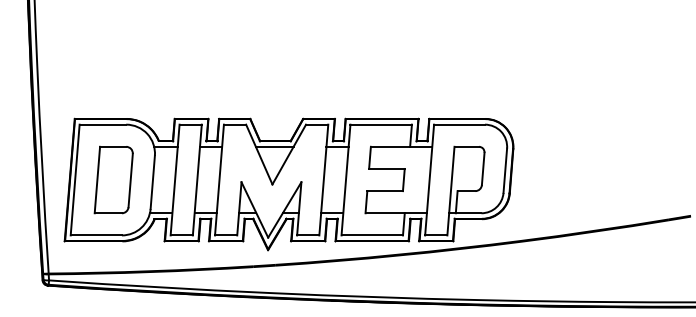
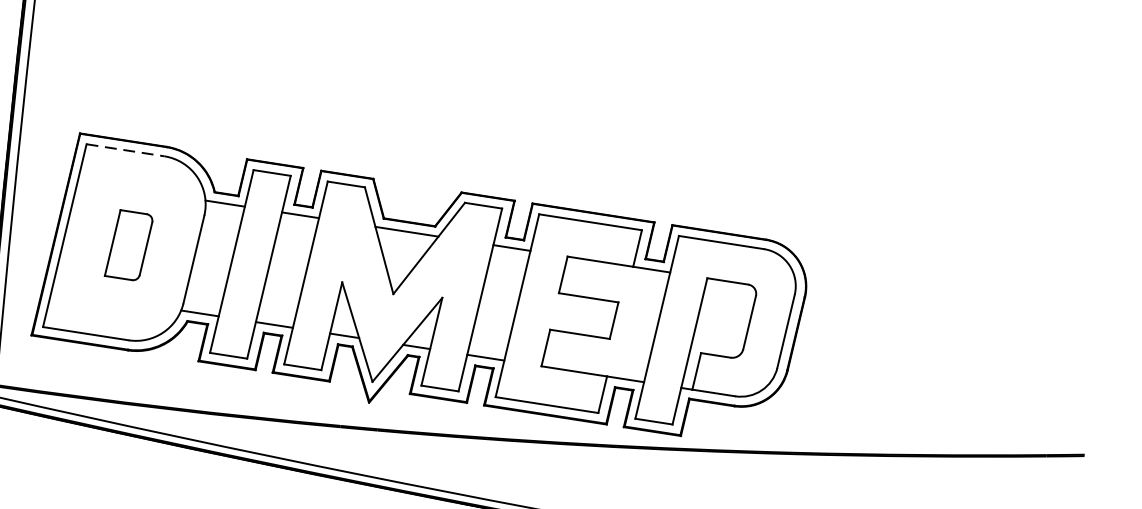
line: (103, 124) -> (126, 150), solid -> dashed
part: (113, 179) -> (129, 244), size x0.6

